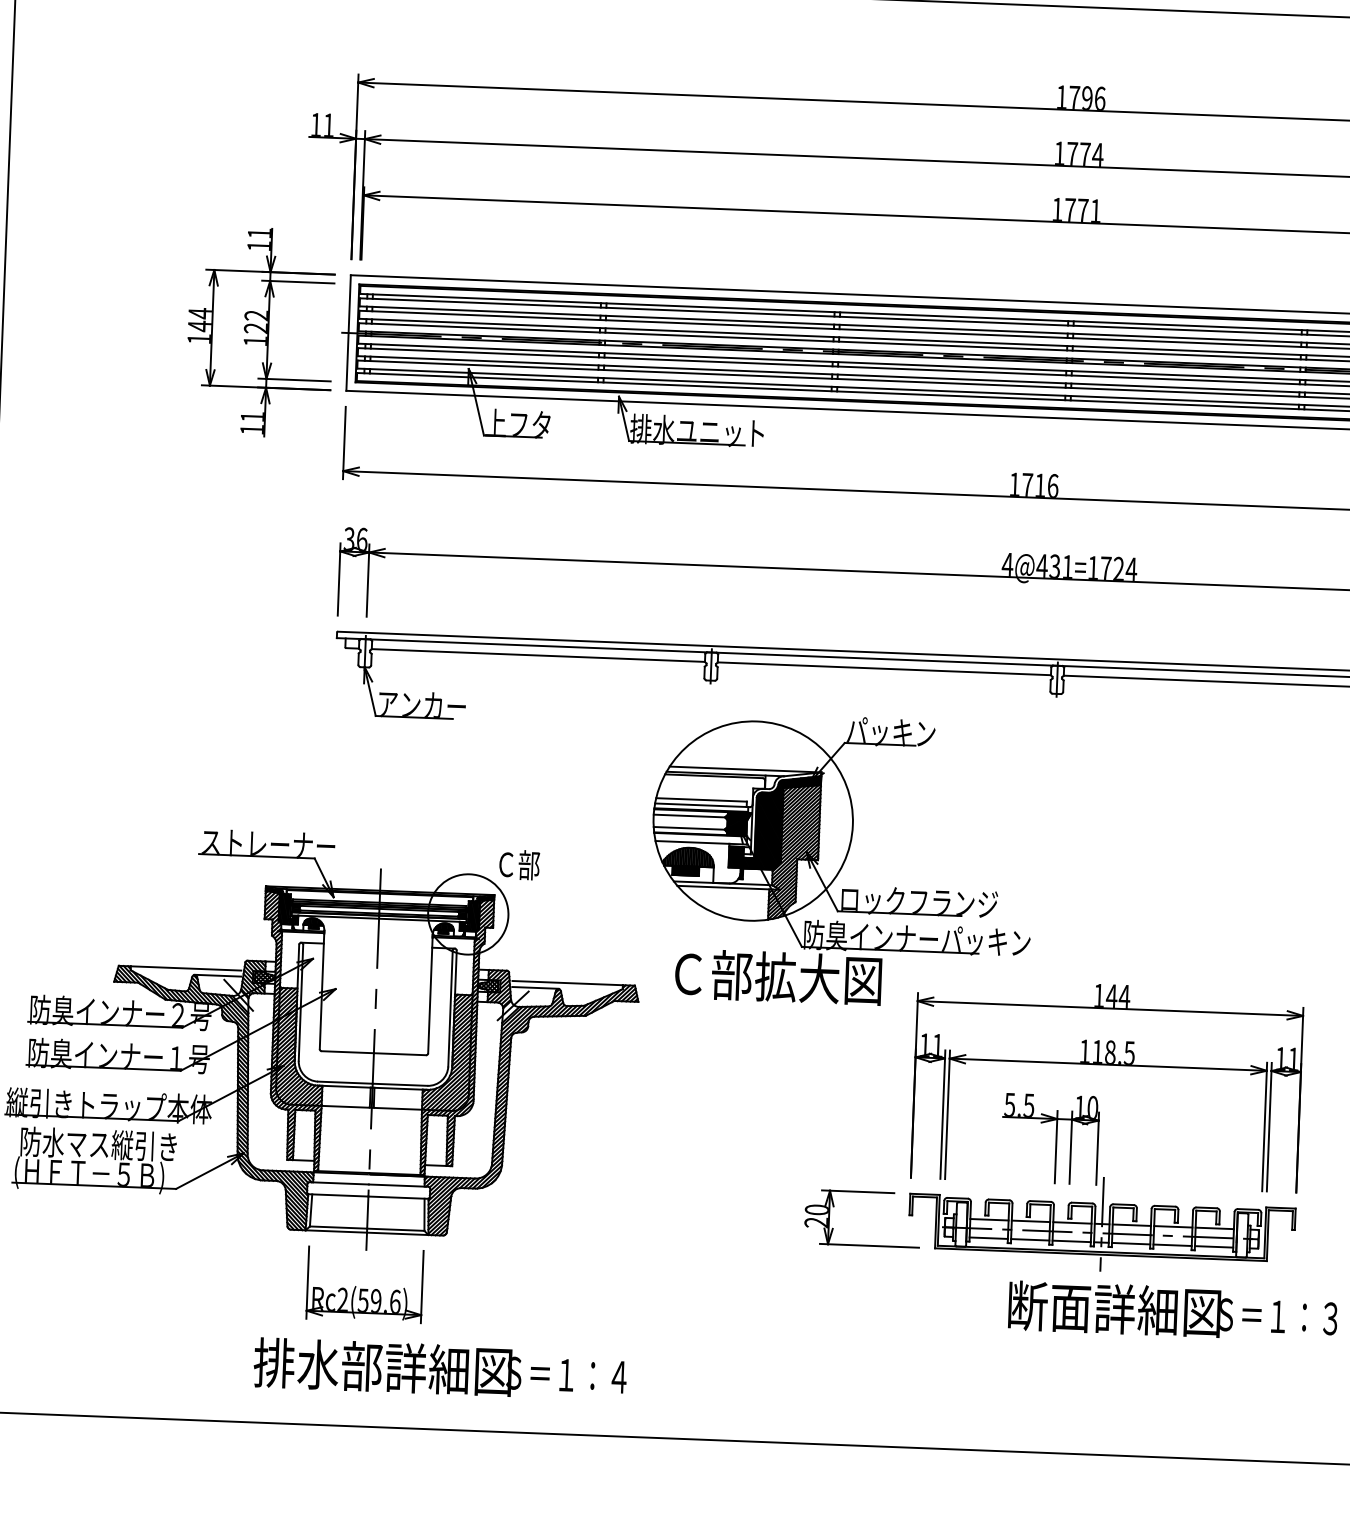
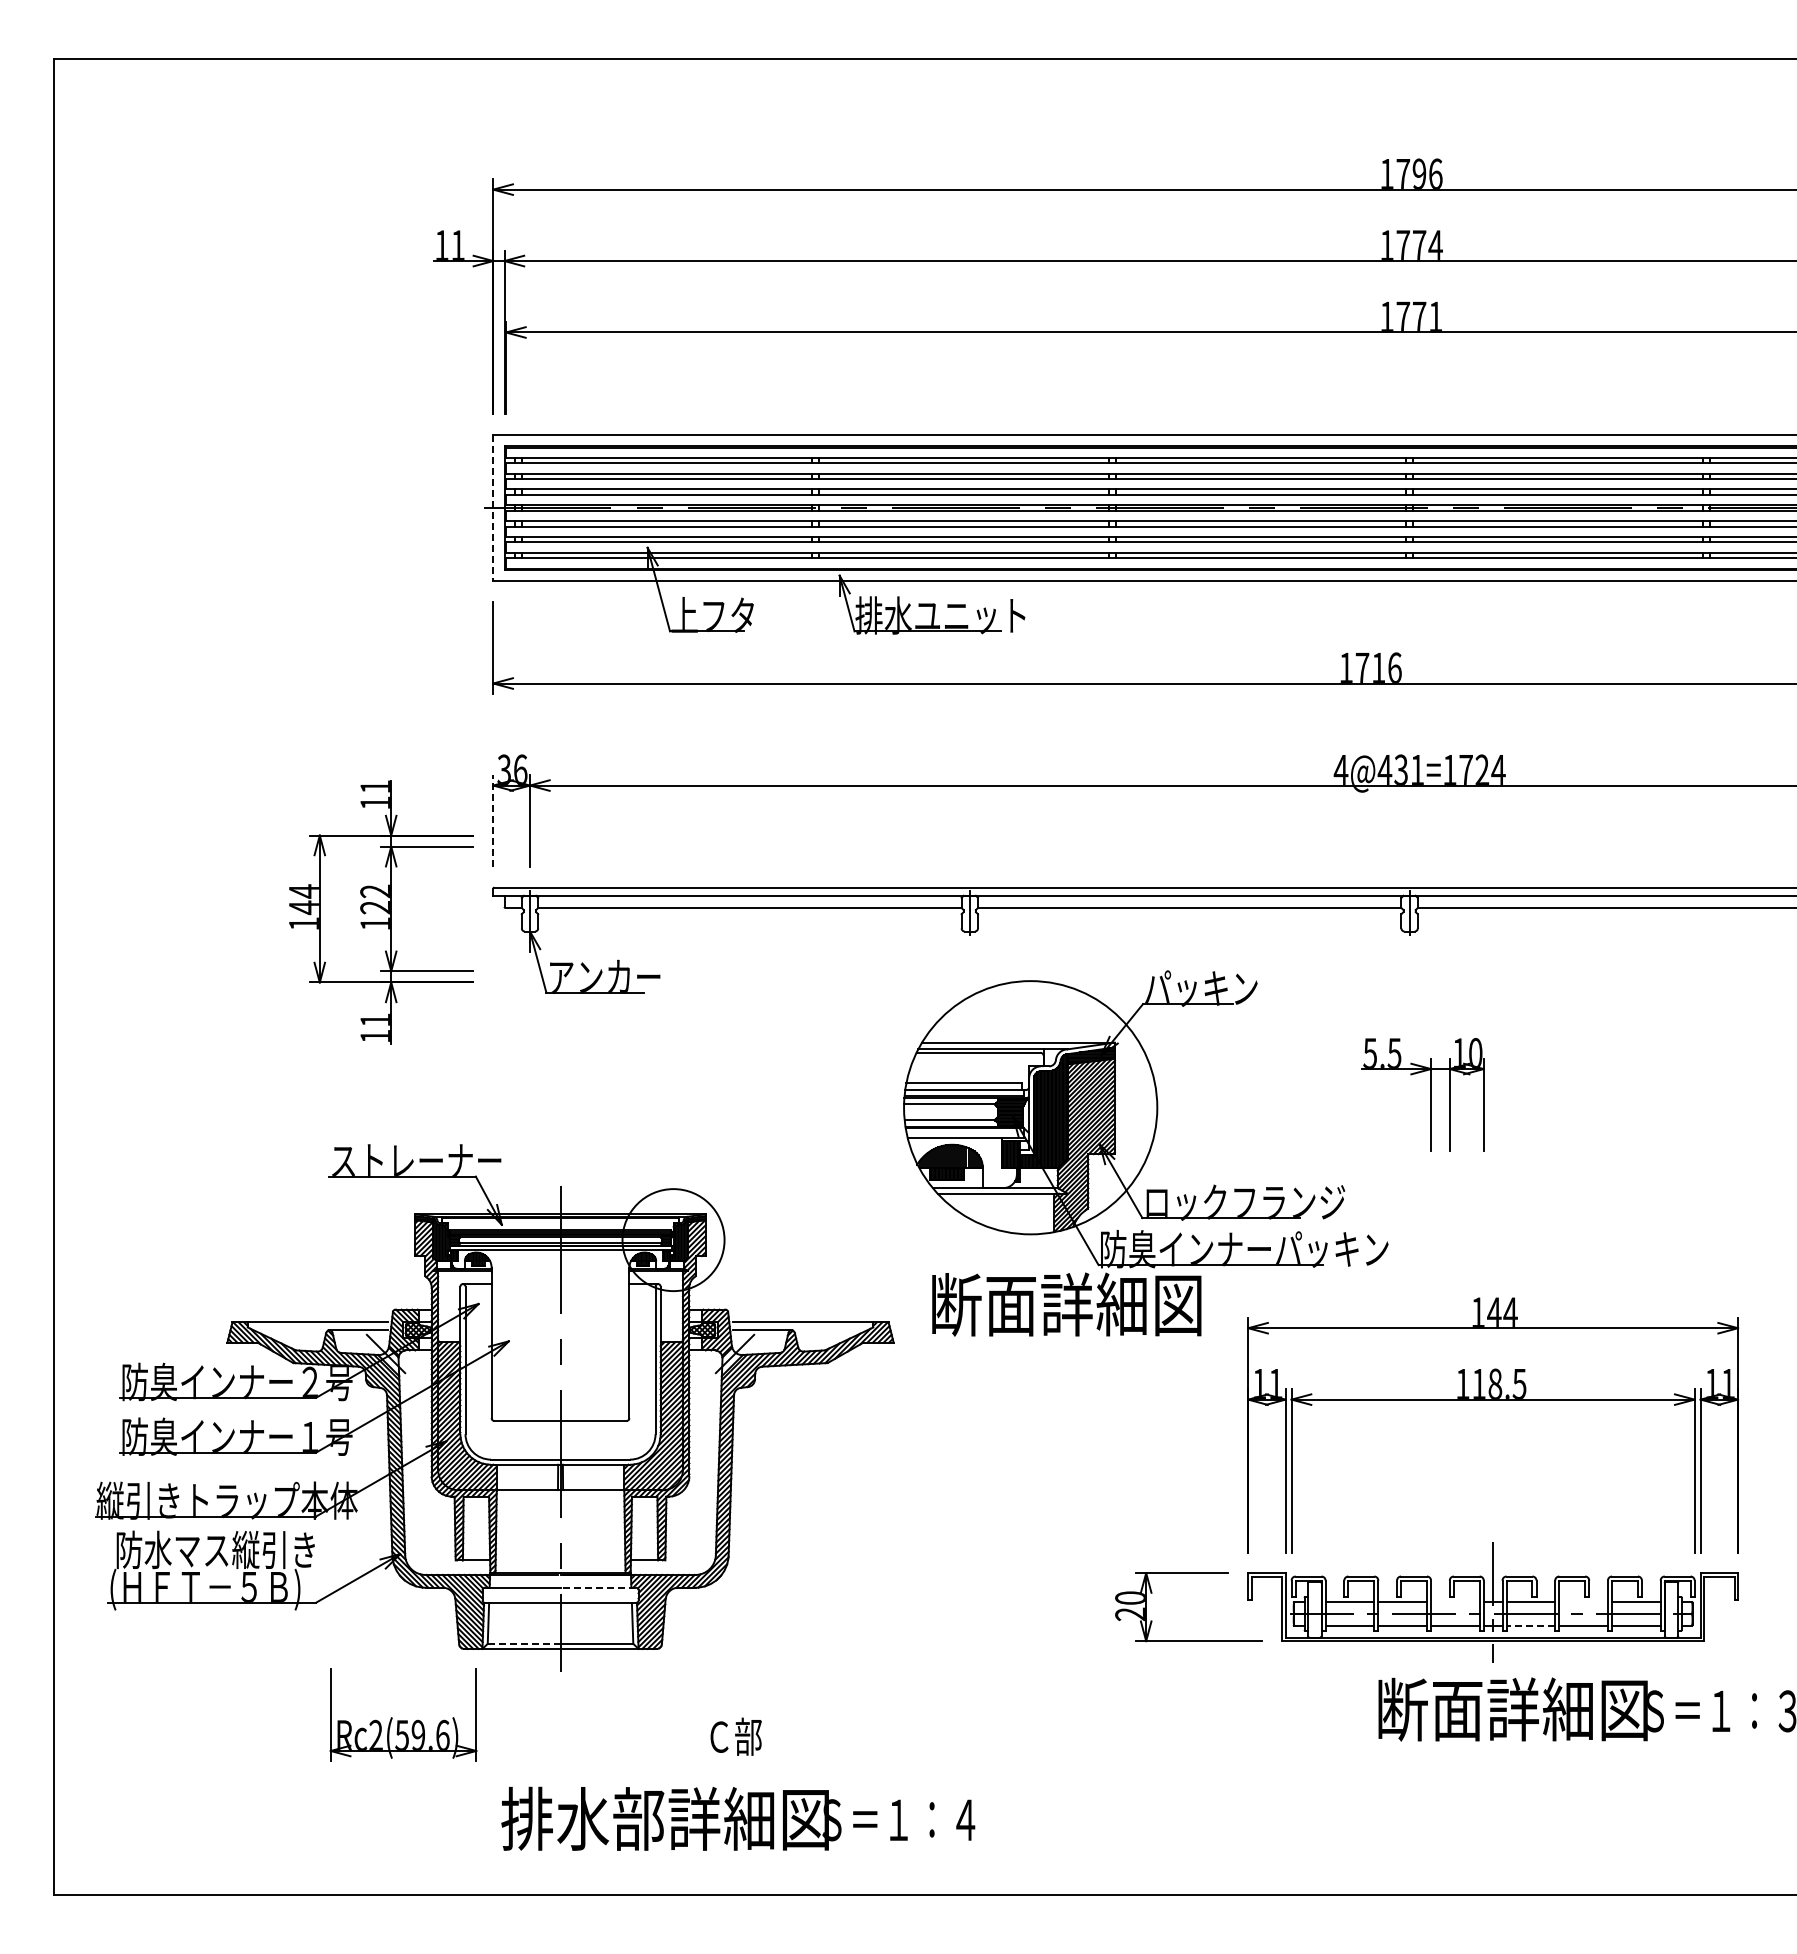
part: (260, 332) -> (381, 912), moved
line: (348, 333) -> (493, 508), solid -> dashed
line: (339, 579) -> (493, 821), solid -> dashed
text: (519, 864) -> (735, 1736), moved
text: (754, 976) -> (1039, 1304), Ｃ部拡大図 -> 断面詳細図
part: (1056, 1139) -> (1430, 1094), moved
line: (398, 1185) -> (598, 1587), solid -> dashed
line: (1072, 1223) -> (1455, 1602), removed
line: (338, 1227) -> (524, 1643), solid -> dashed
line: (1173, 1227) -> (1583, 1602), removed
line: (1130, 1243) -> (1530, 1625), solid -> dashed
part: (365, 1284) -> (403, 1714), moved
text: (440, 1369) -> (738, 1818), moved

